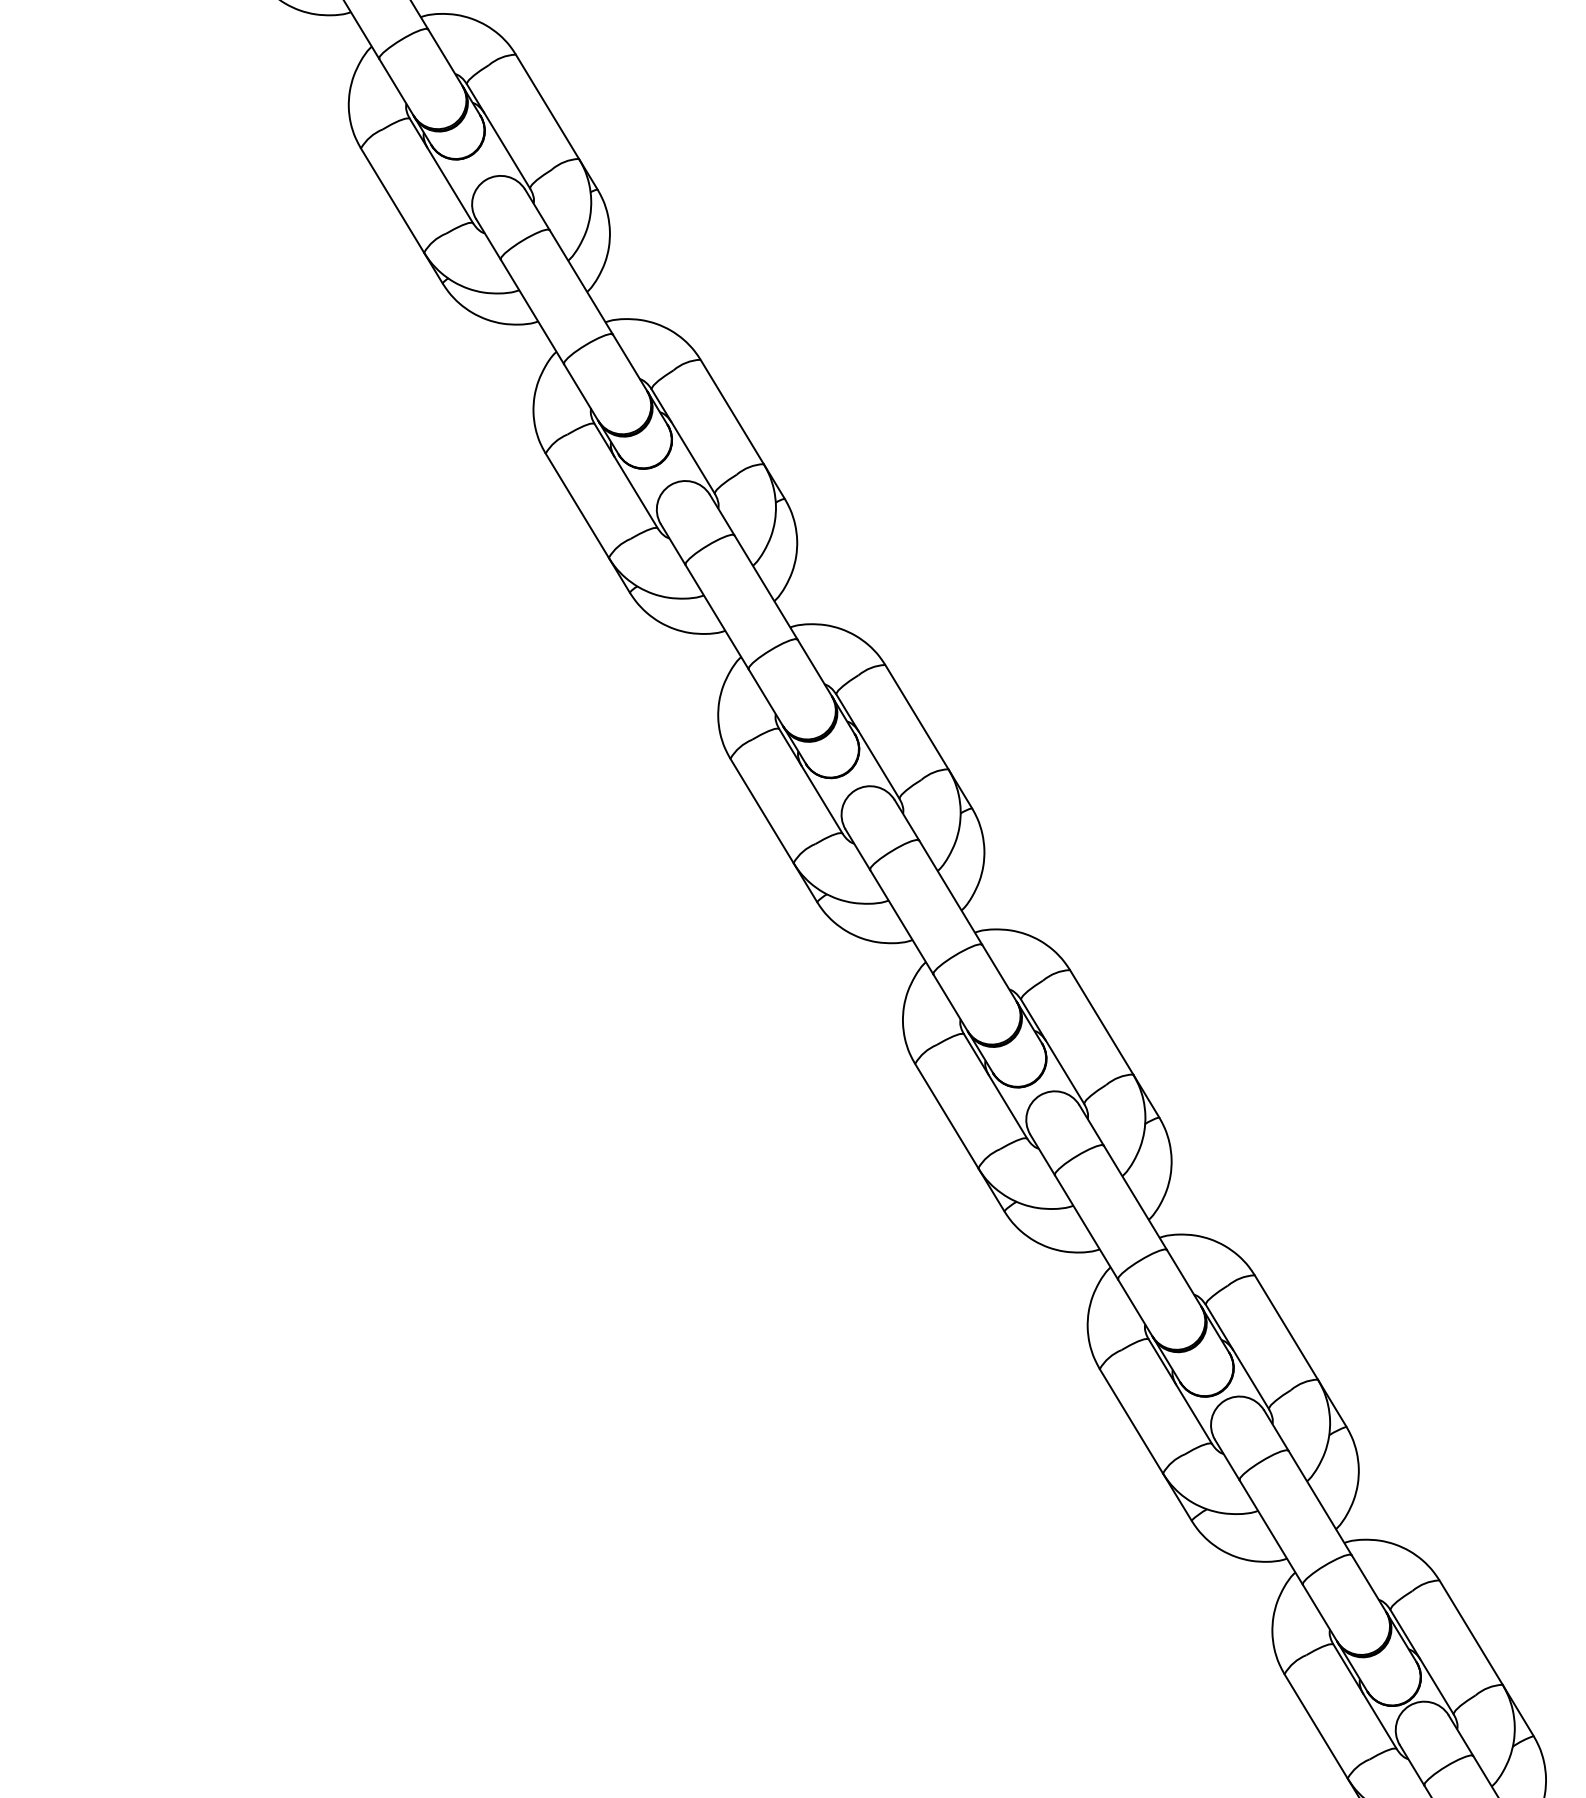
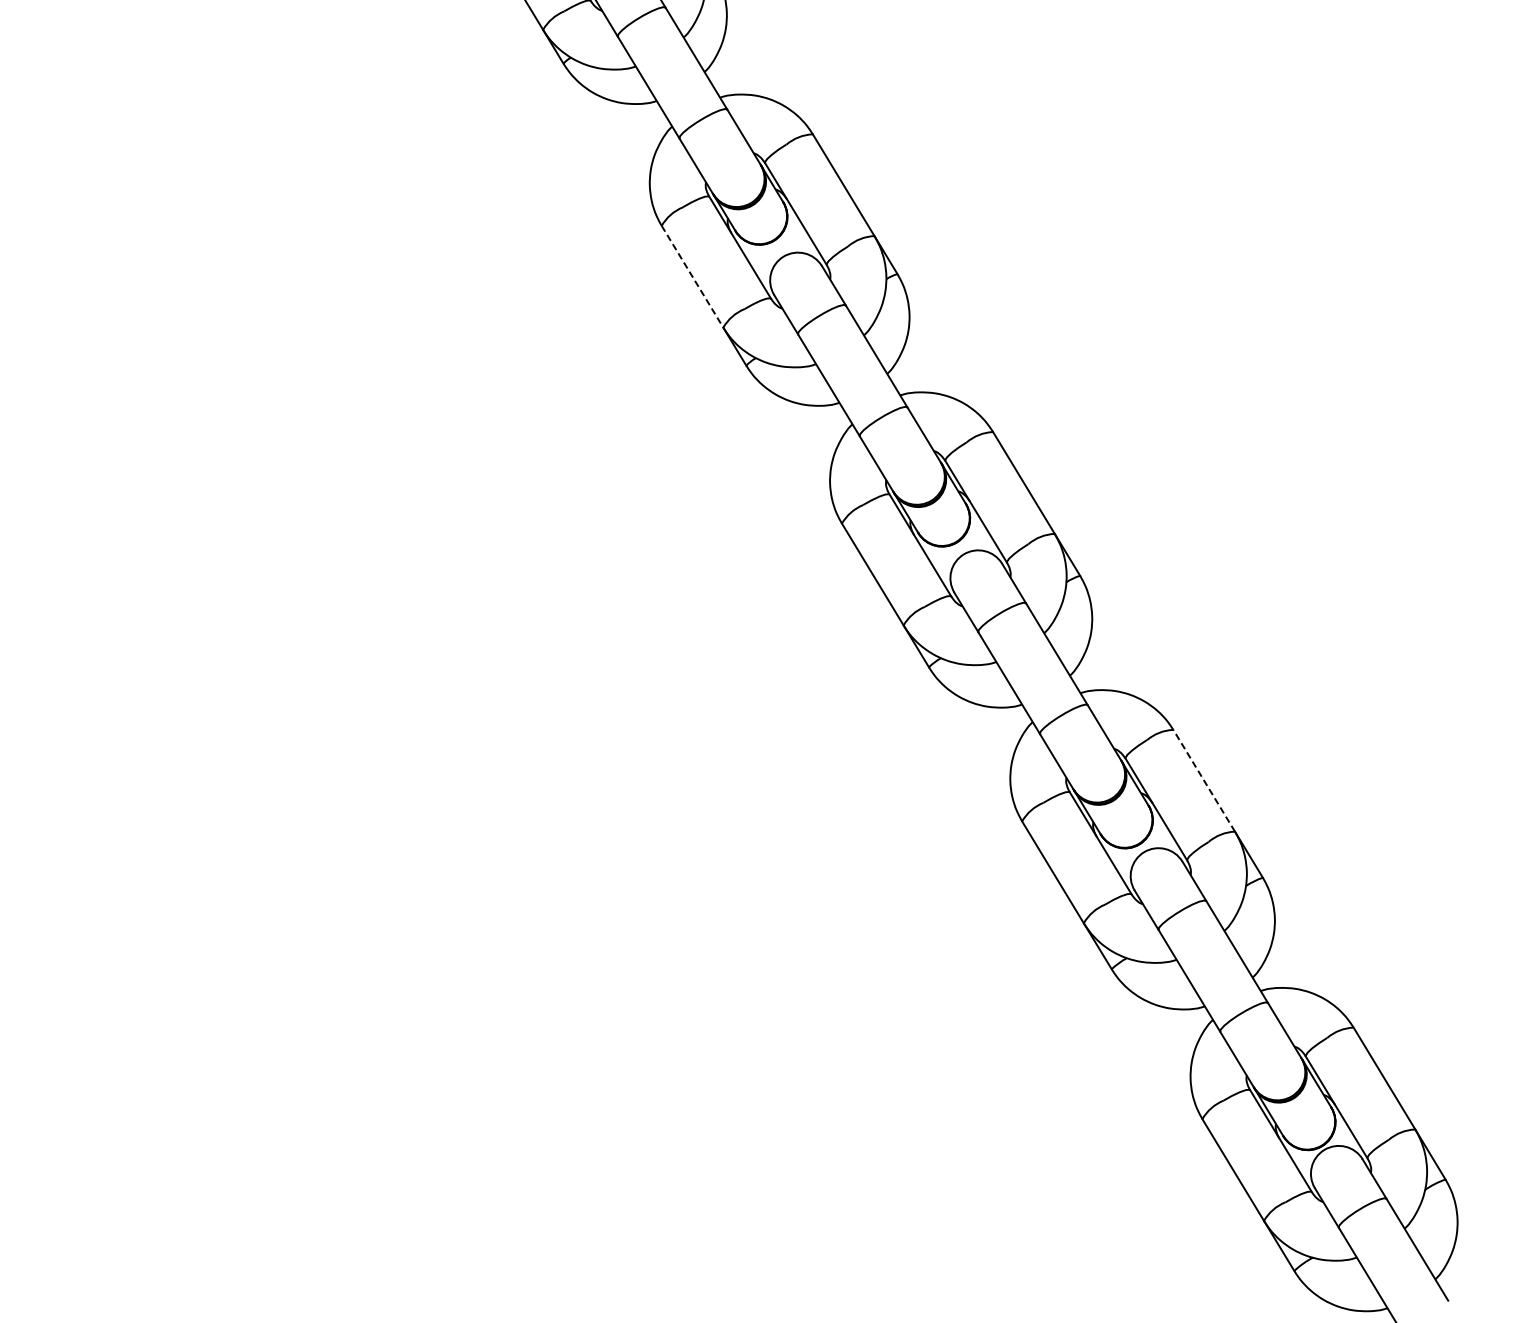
line: (762, 811) -> (693, 277), solid -> dashed
line: (1286, 1327) -> (1204, 780), solid -> dashed

